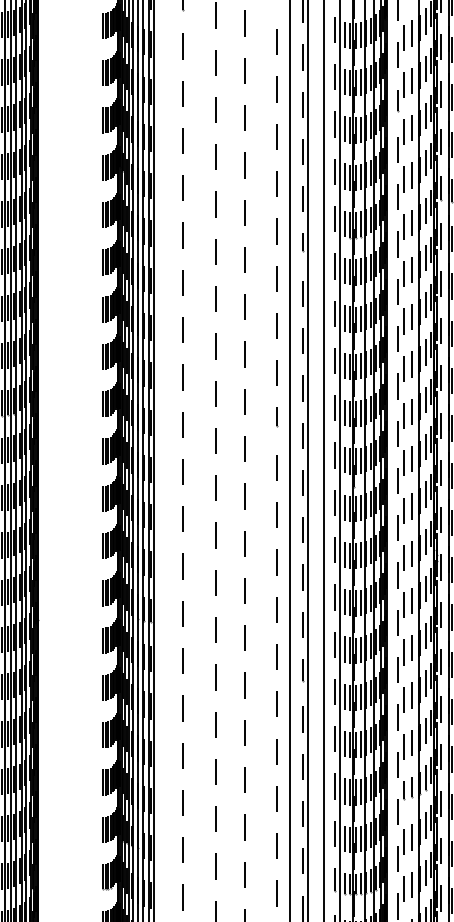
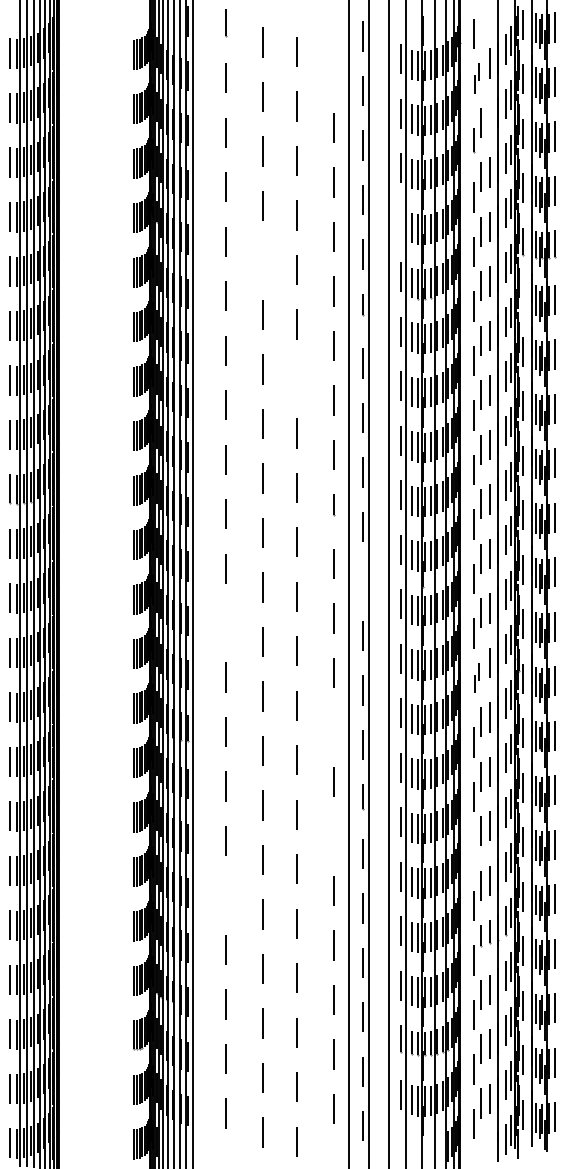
line: (277, 42) -> (334, 73), removed
part: (401, 46) -> (477, 78), size x0.6
line: (411, 80) -> (489, 117), removed
line: (334, 171) -> (400, 222), removed
line: (214, 204) -> (262, 260), removed
line: (441, 236) -> (523, 297), removed
line: (245, 306) -> (297, 378), removed
line: (302, 483) -> (363, 581), removed
line: (182, 518) -> (225, 622), removed
part: (401, 566) -> (477, 677), size x0.6
line: (277, 609) -> (334, 727), removed
line: (277, 704) -> (334, 836), removed
line: (398, 717) -> (473, 851), removed
line: (182, 755) -> (225, 895), removed

